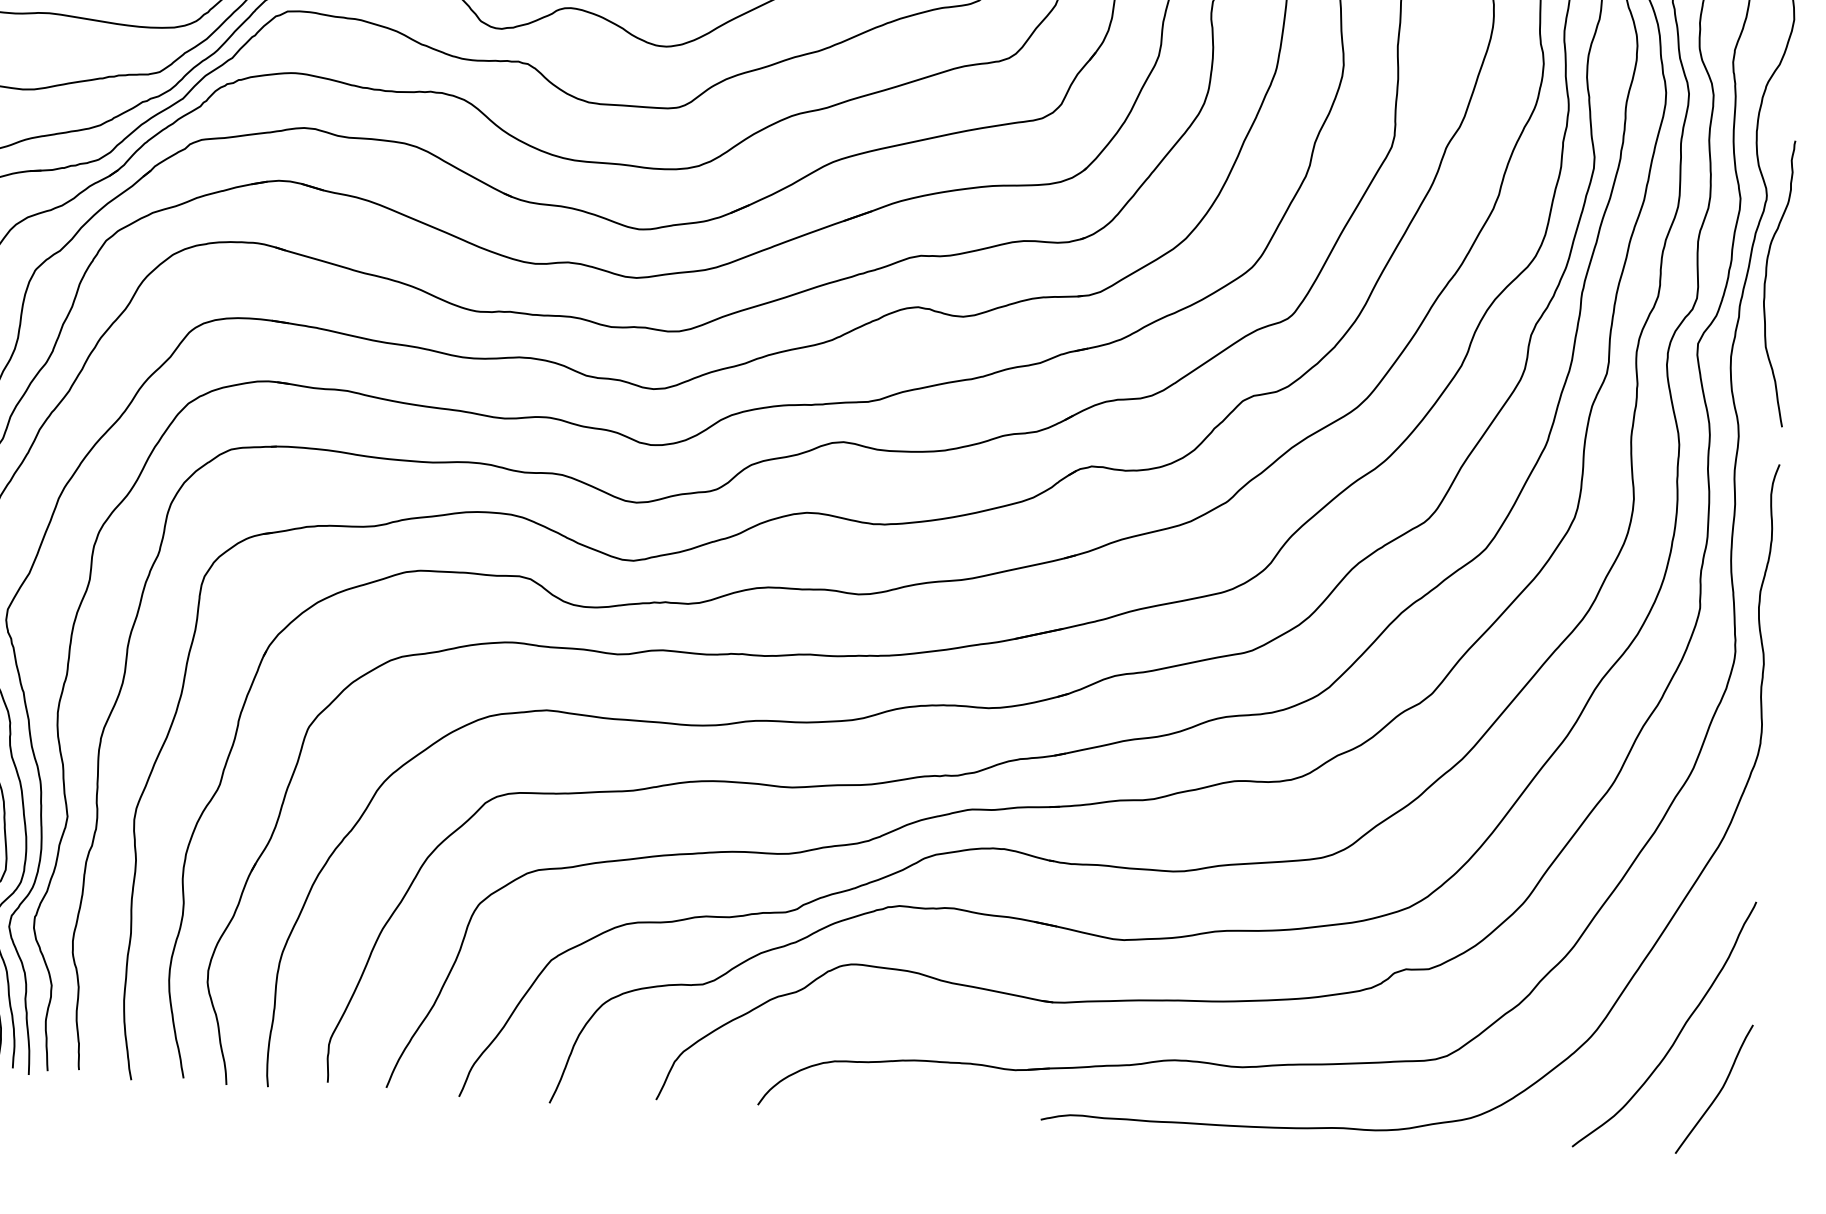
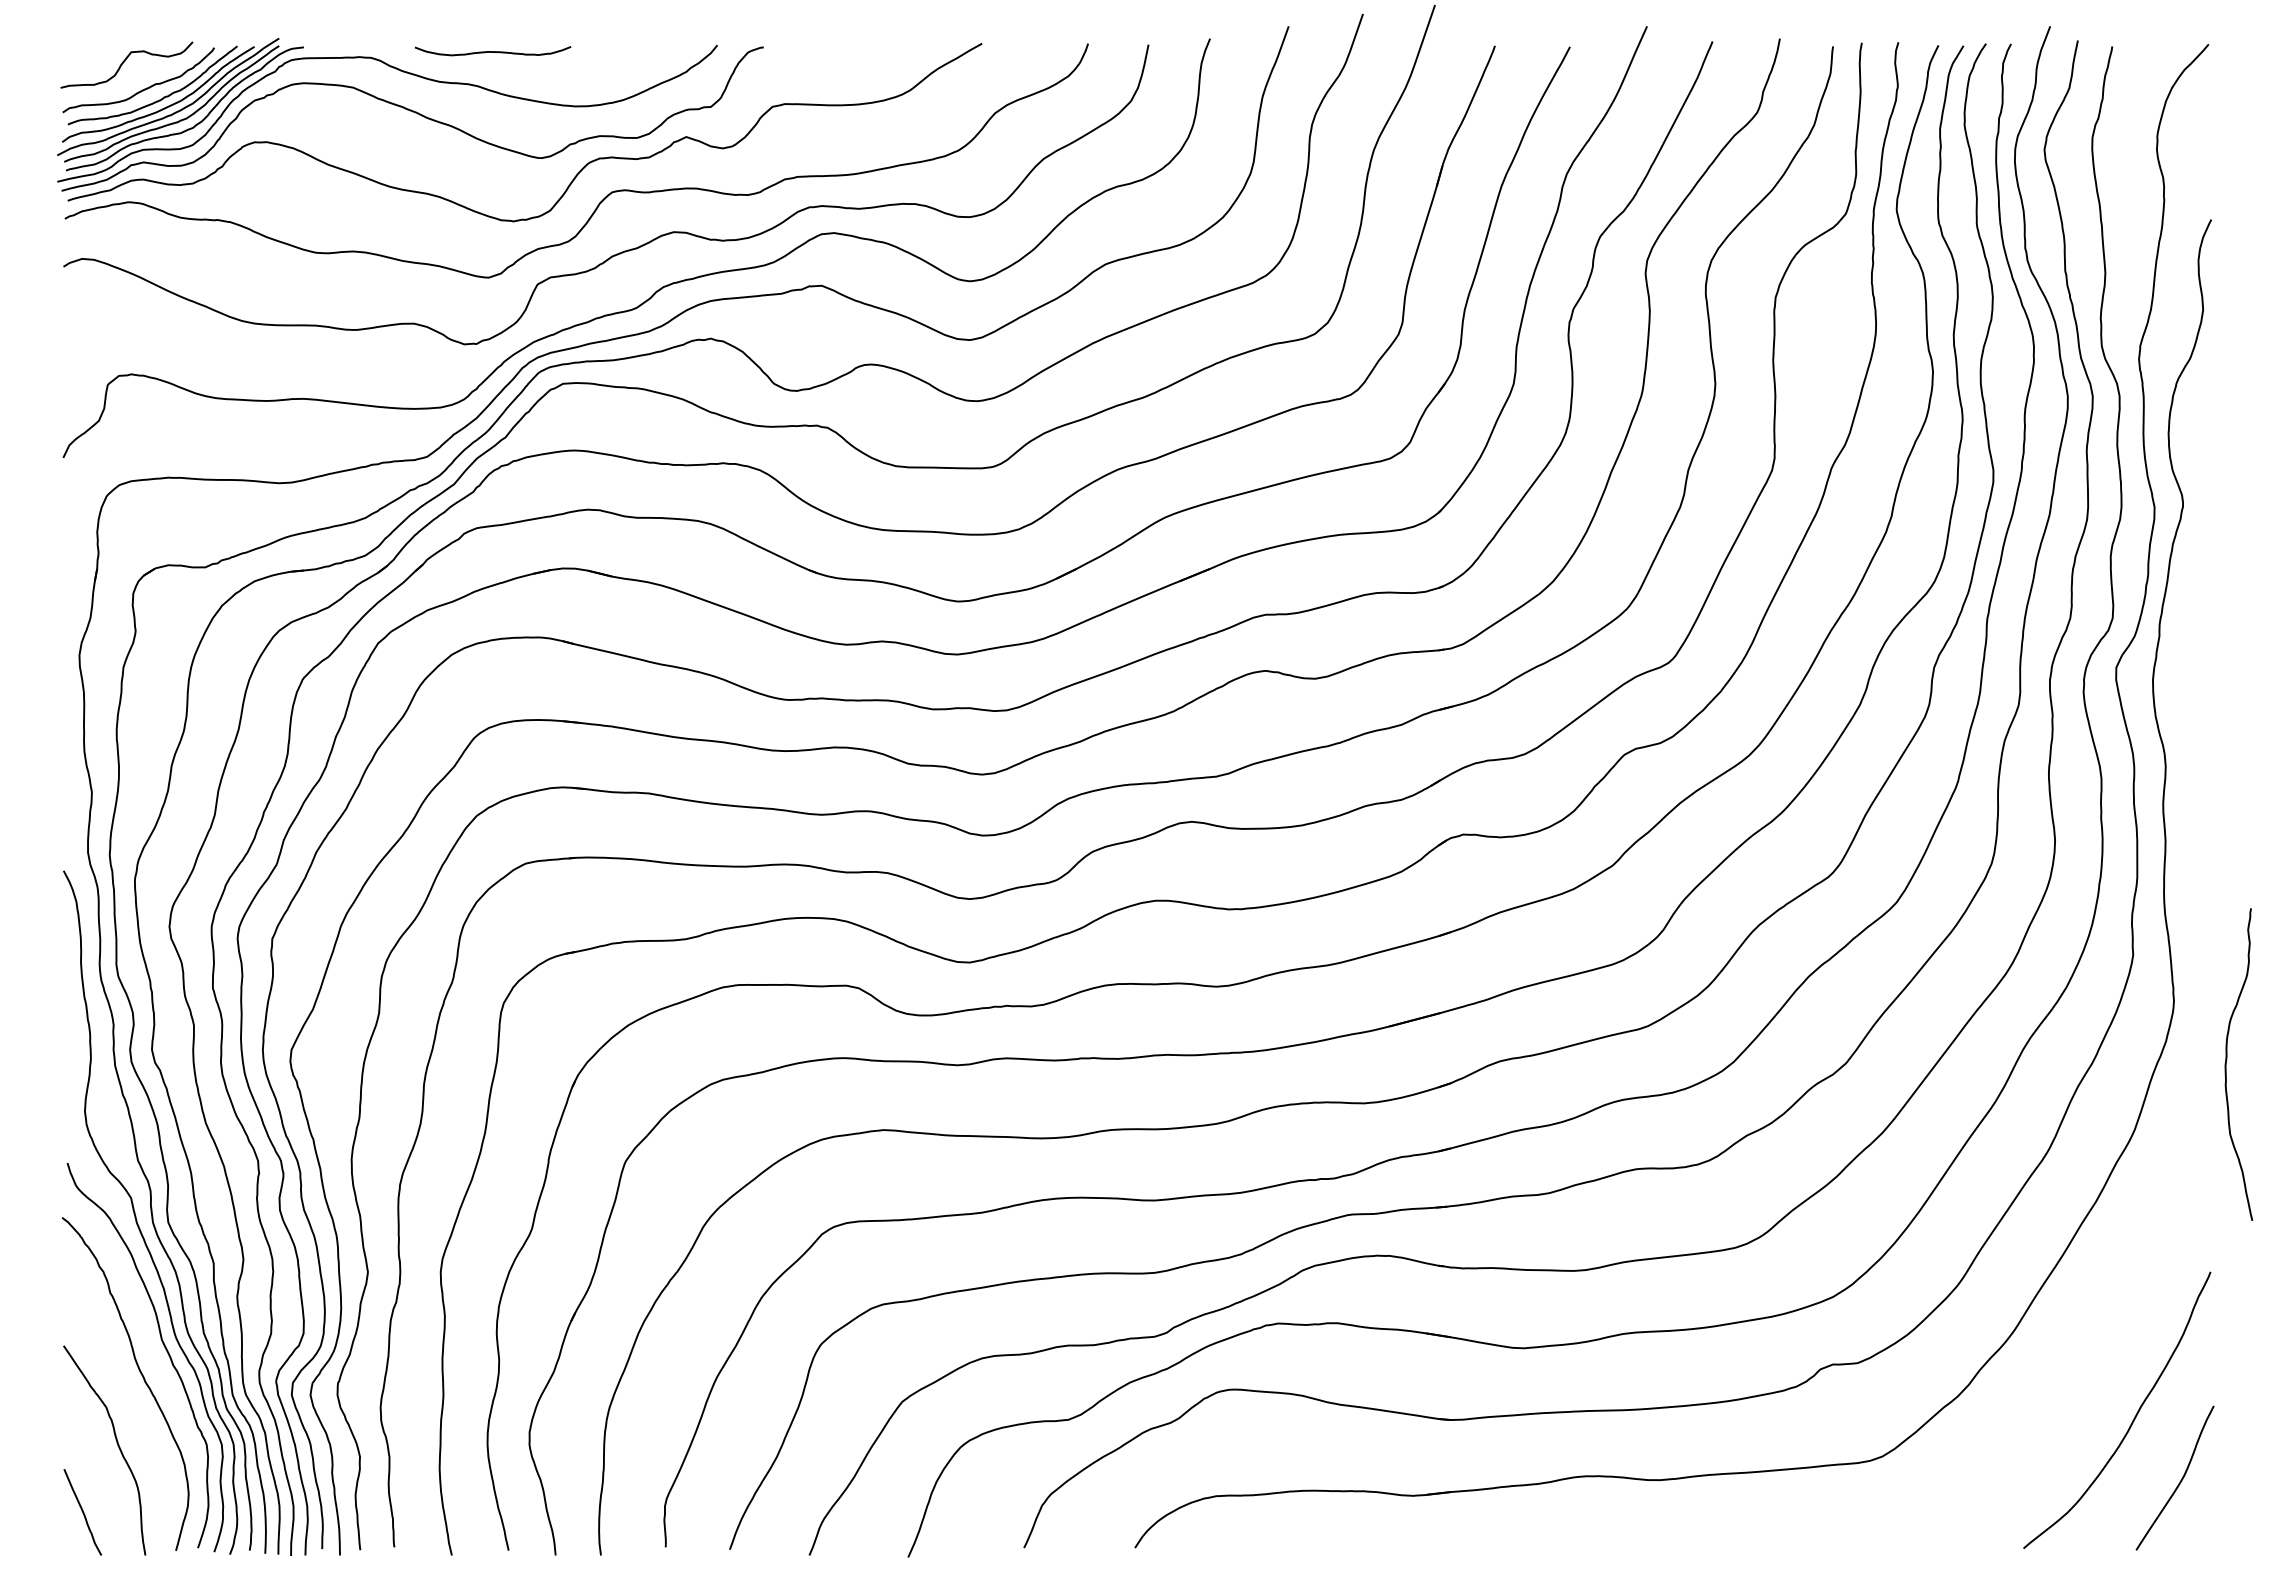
curve: (1765, 282) -> (2226, 1064), moved
curve: (1647, 953) -> (2094, 1334), removed

